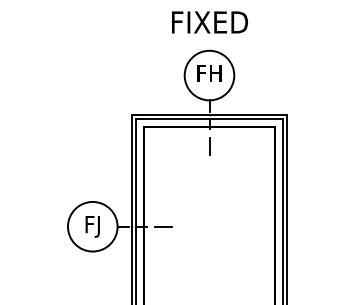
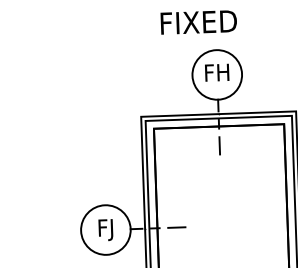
text: (209, 22) -> (198, 22), moved

